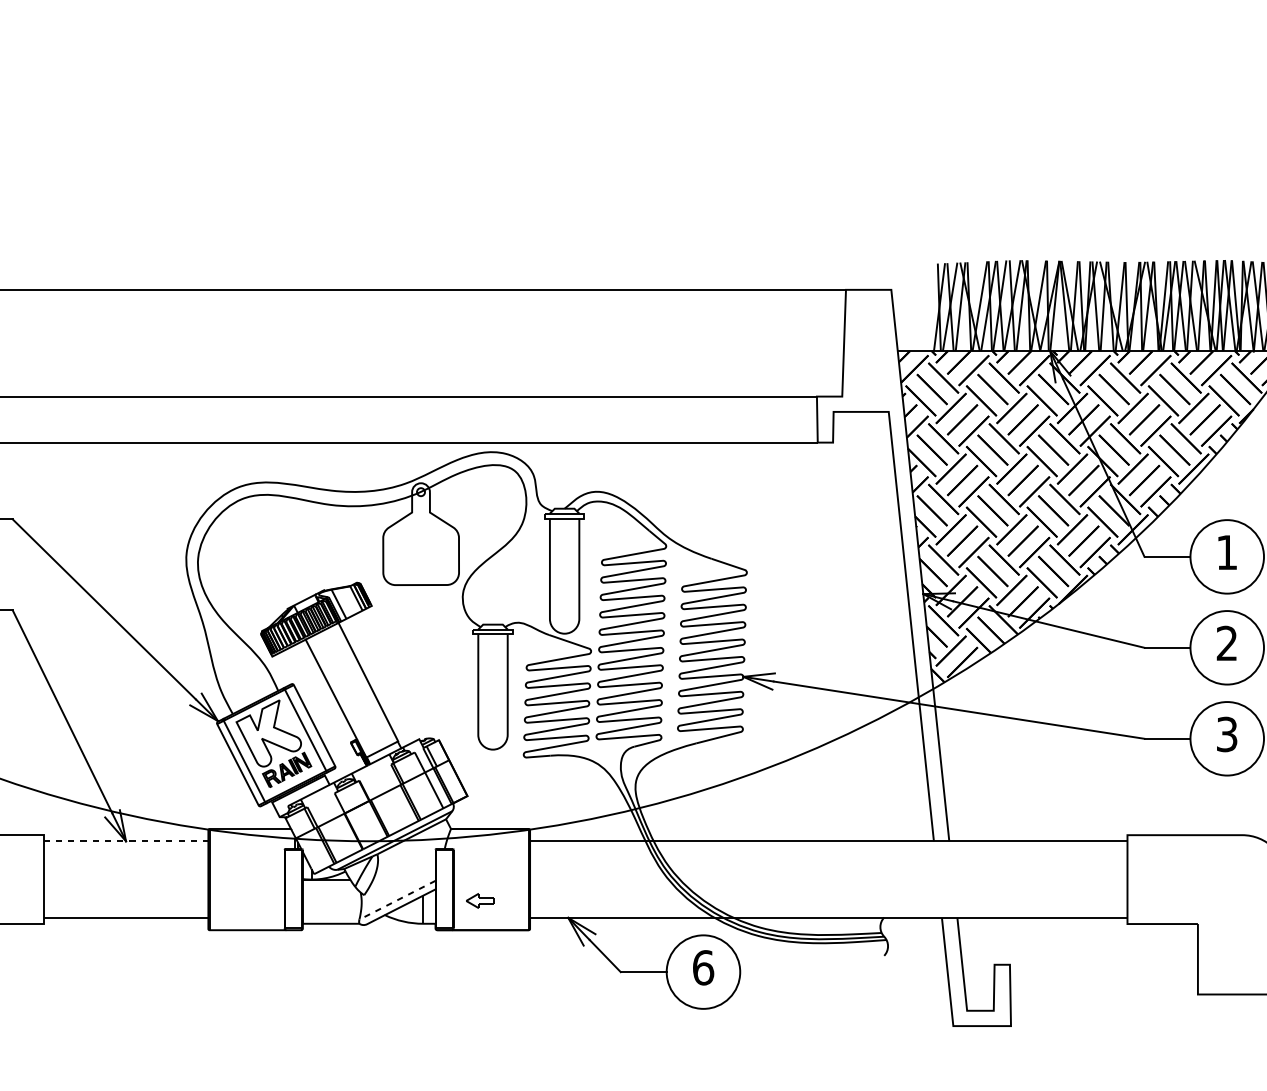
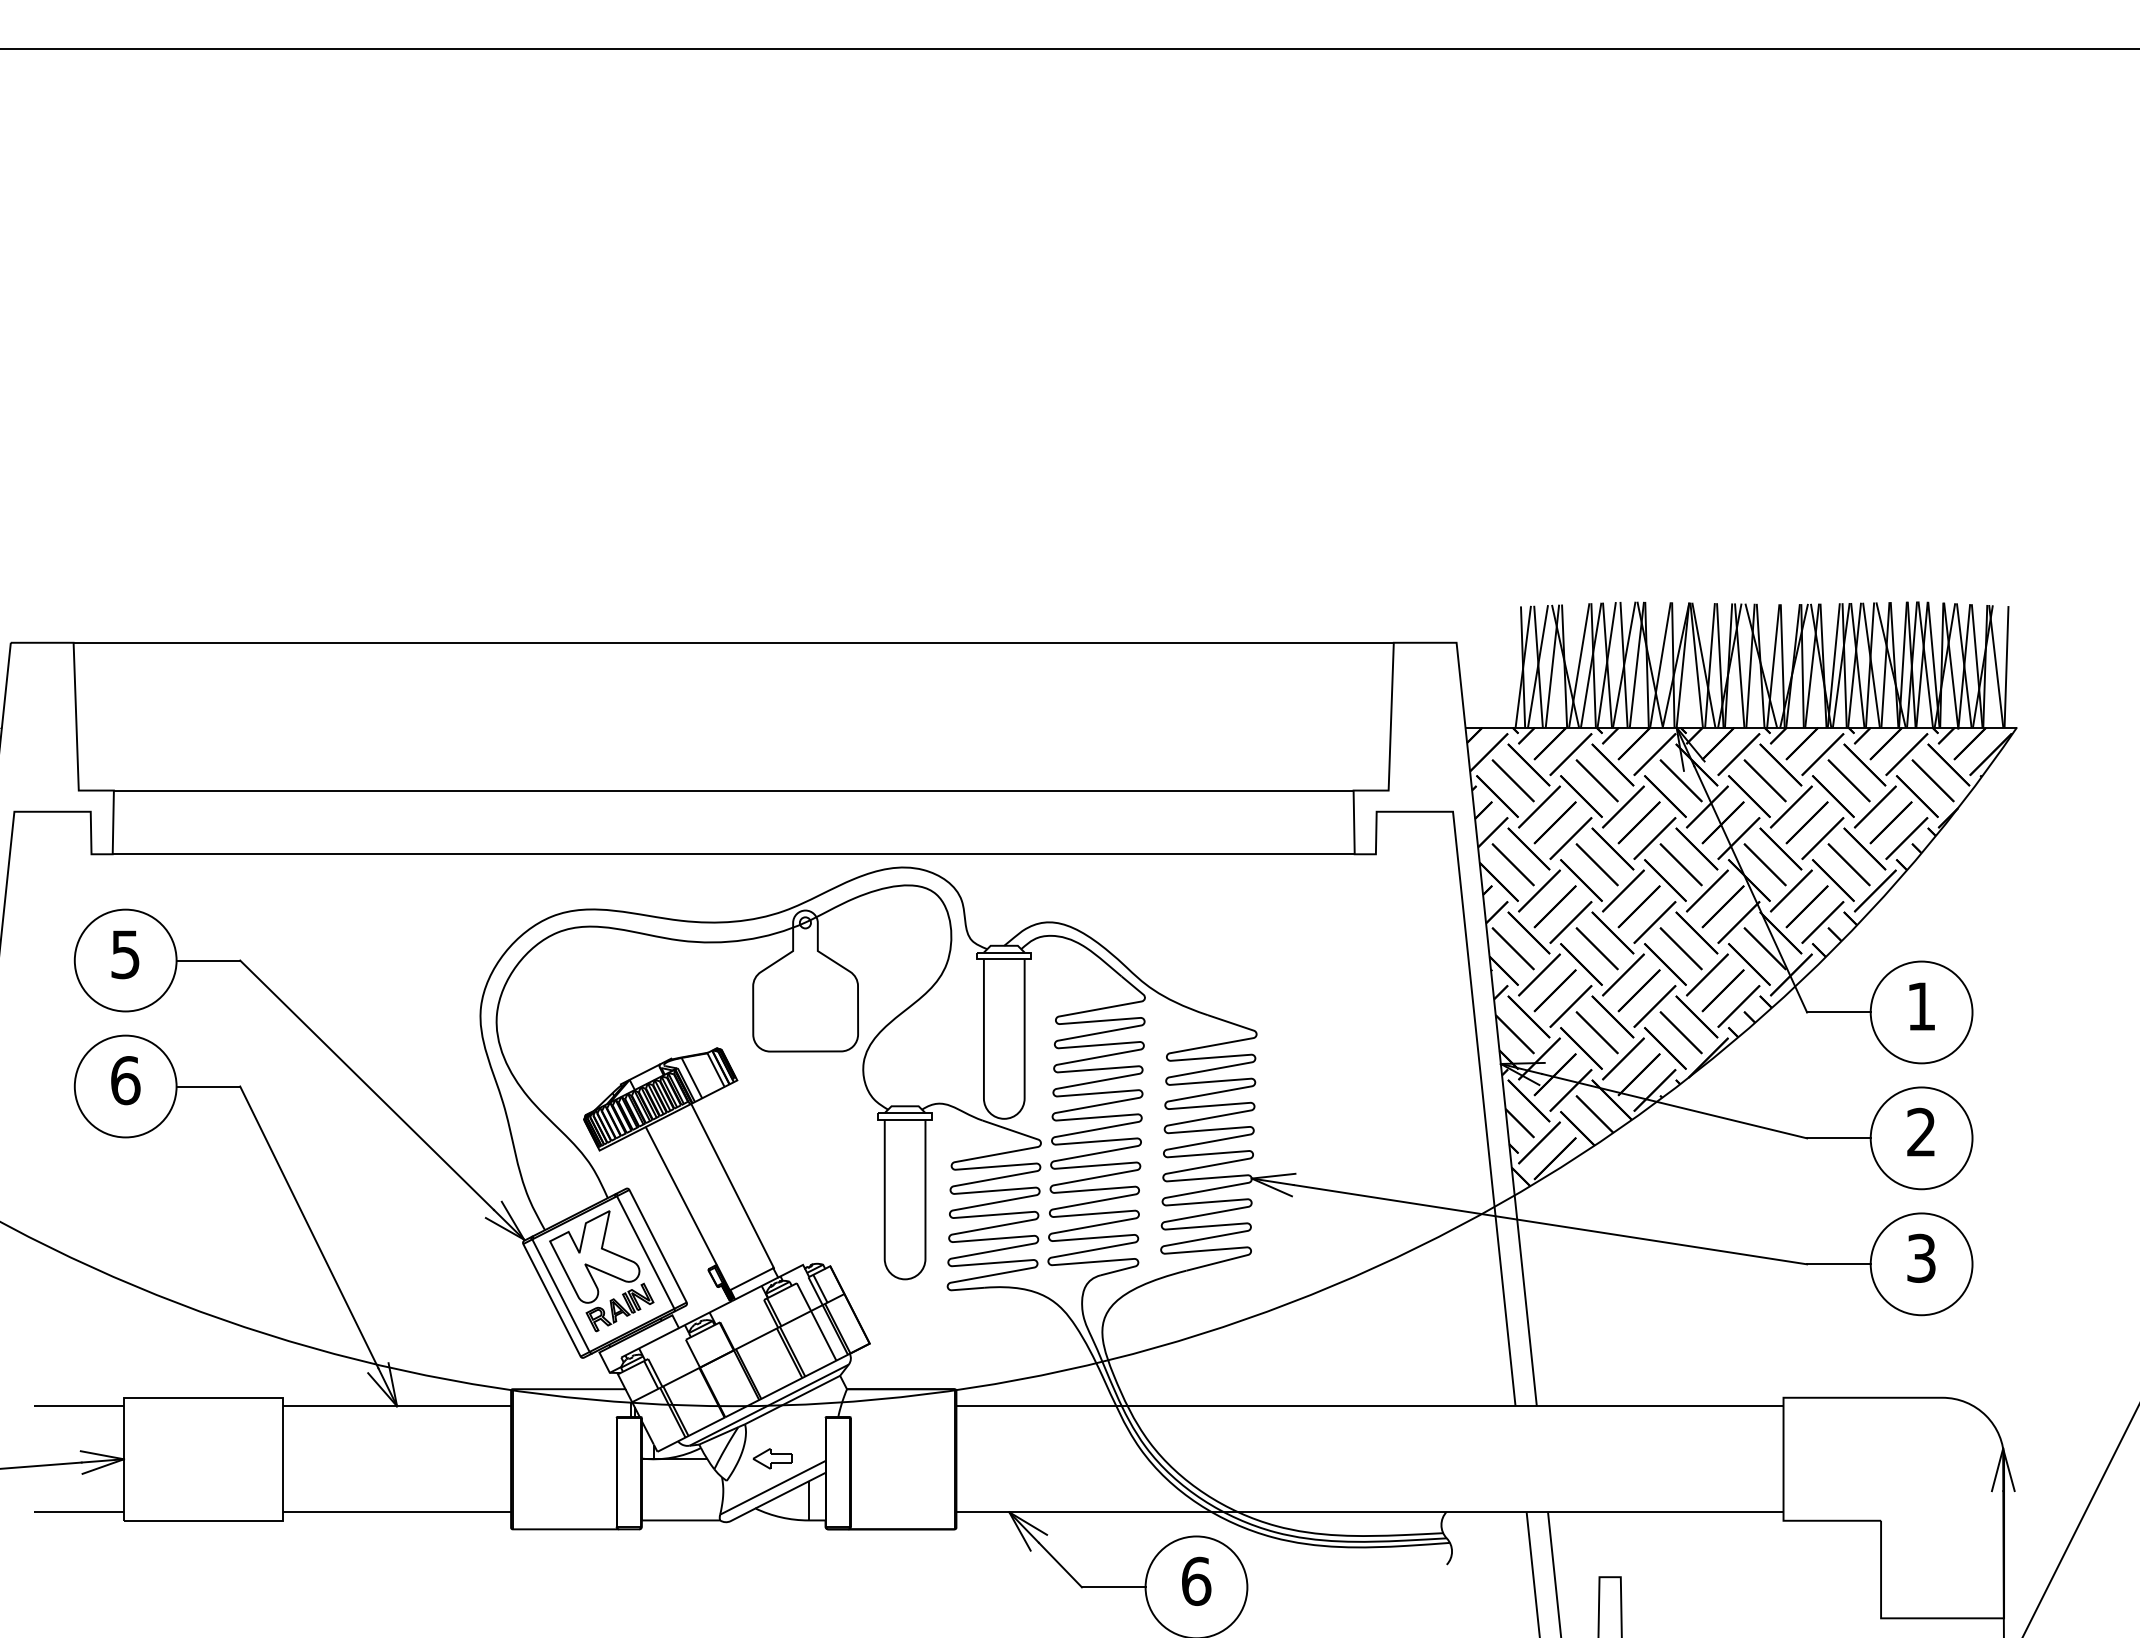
line: (126, 841) -> (397, 1406), dashed -> solid
line: (397, 900) -> (772, 1488), dashed -> solid
part: (480, 900) -> (772, 1458), moved

